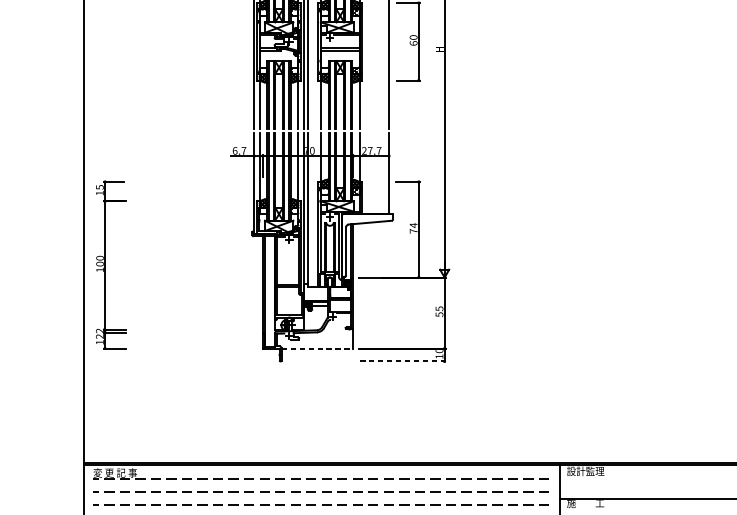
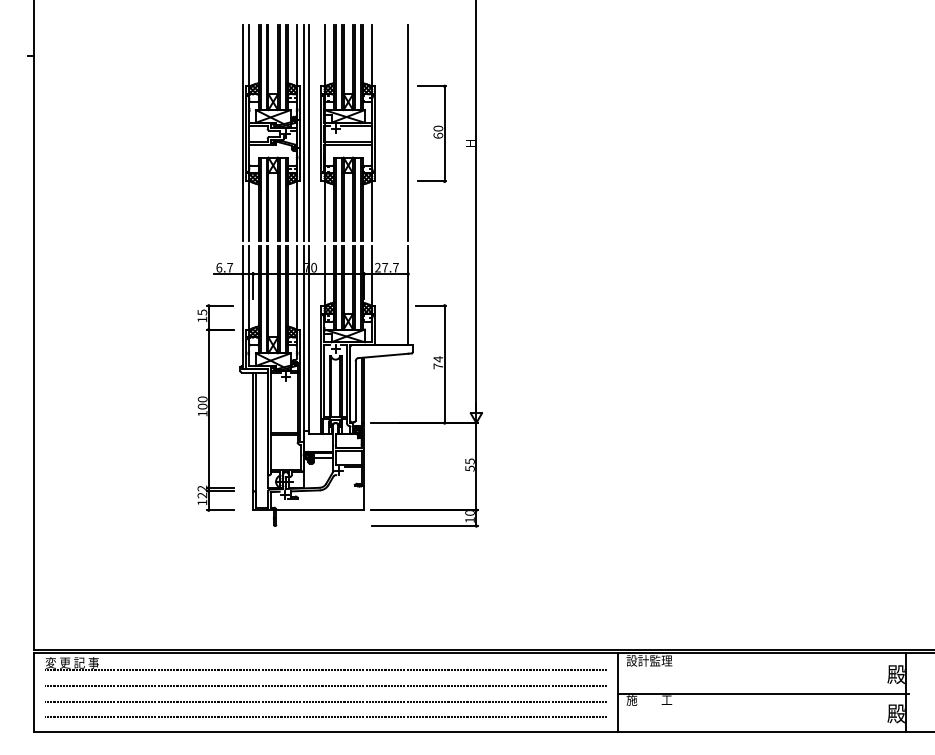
part: (110, 264) -> (215, 407), moved
line: (317, 348) -> (320, 510), dashed -> solid
line: (403, 361) -> (425, 526), dashed -> solid

